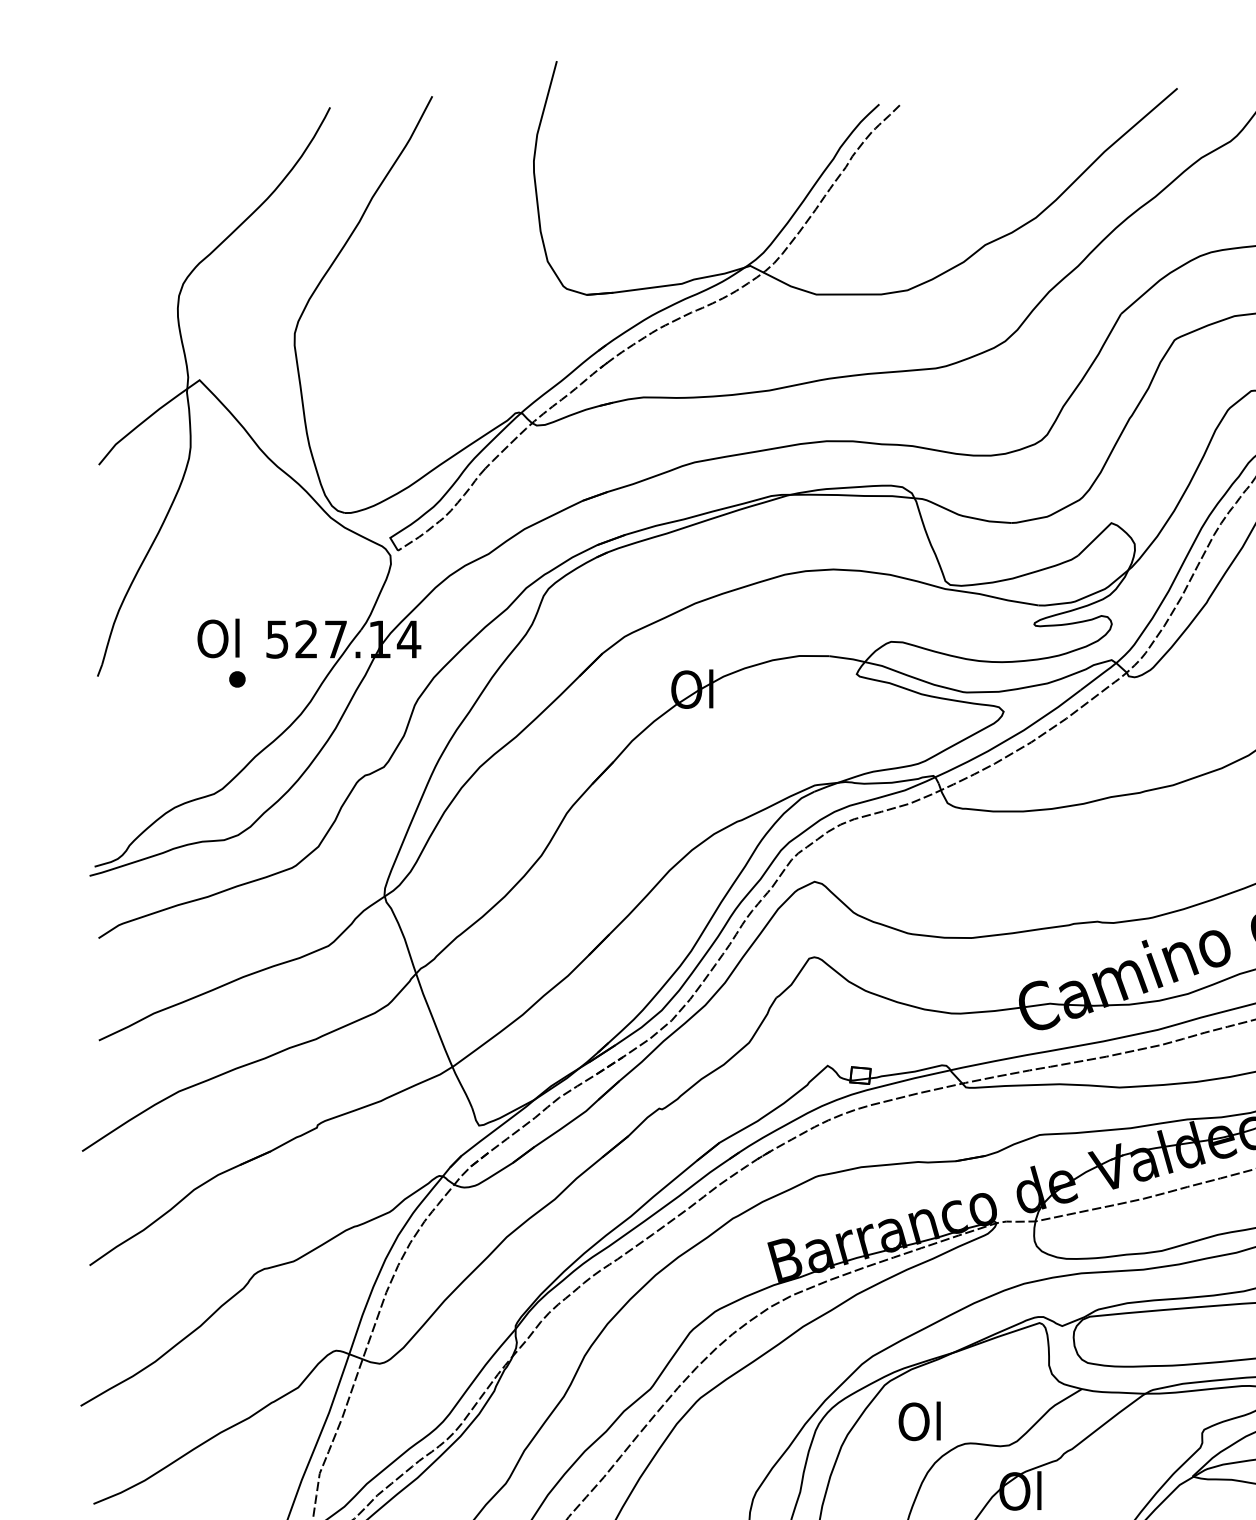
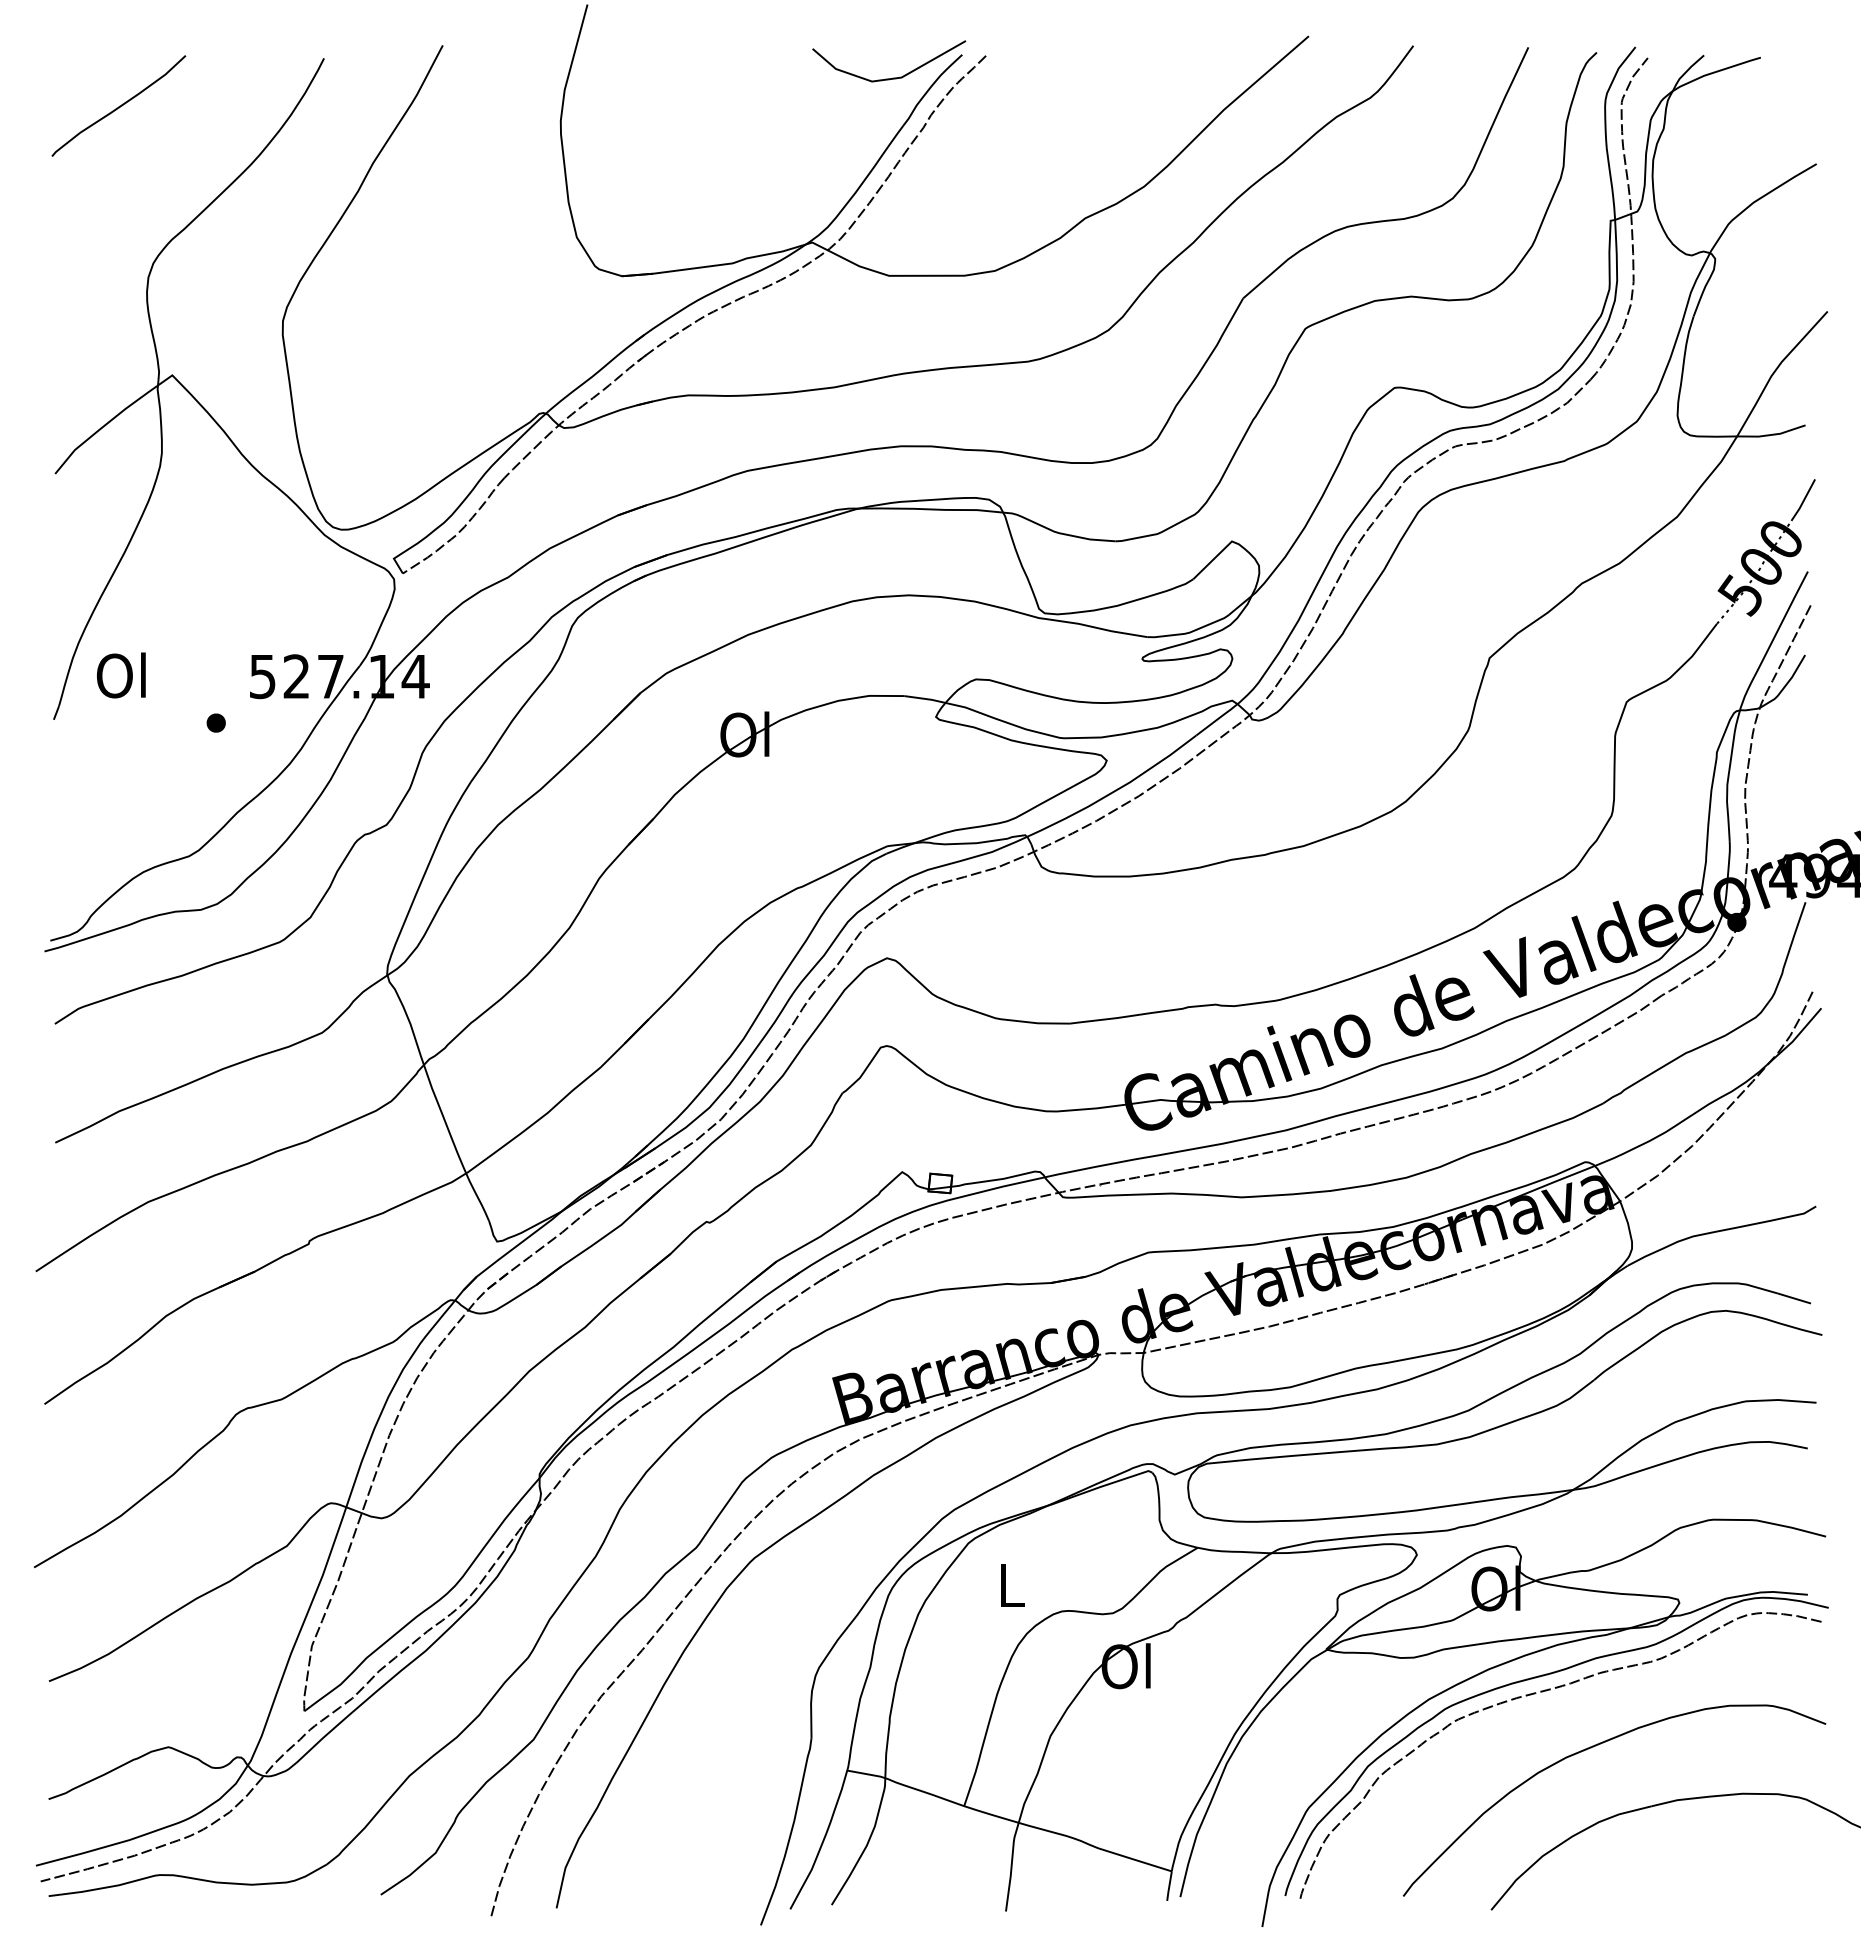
line: (819, 123) -> (892, 77), added
curve: (154, 147) -> (119, 105), added
text: (218, 638) -> (121, 675), moved
text: (919, 1421) -> (1008, 1585), Ol -> L

